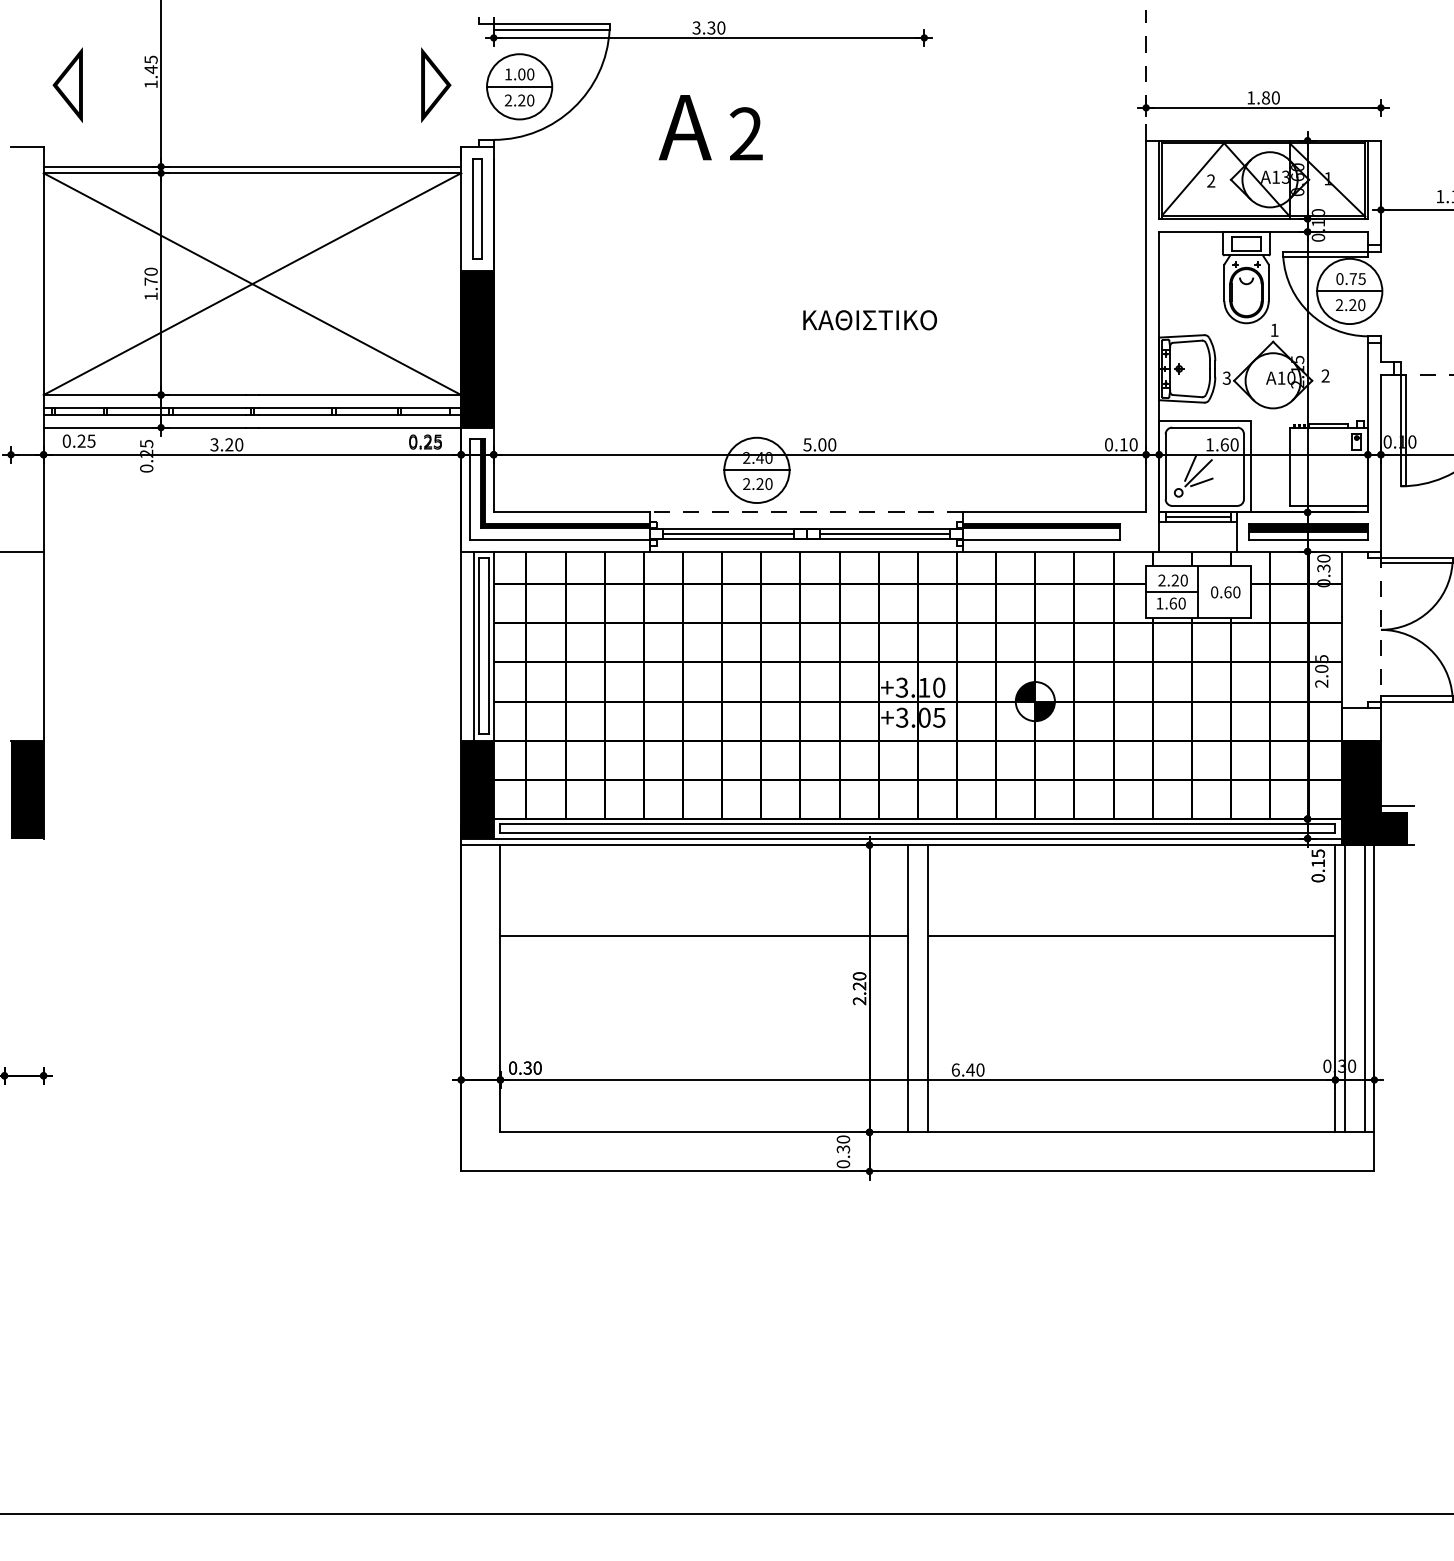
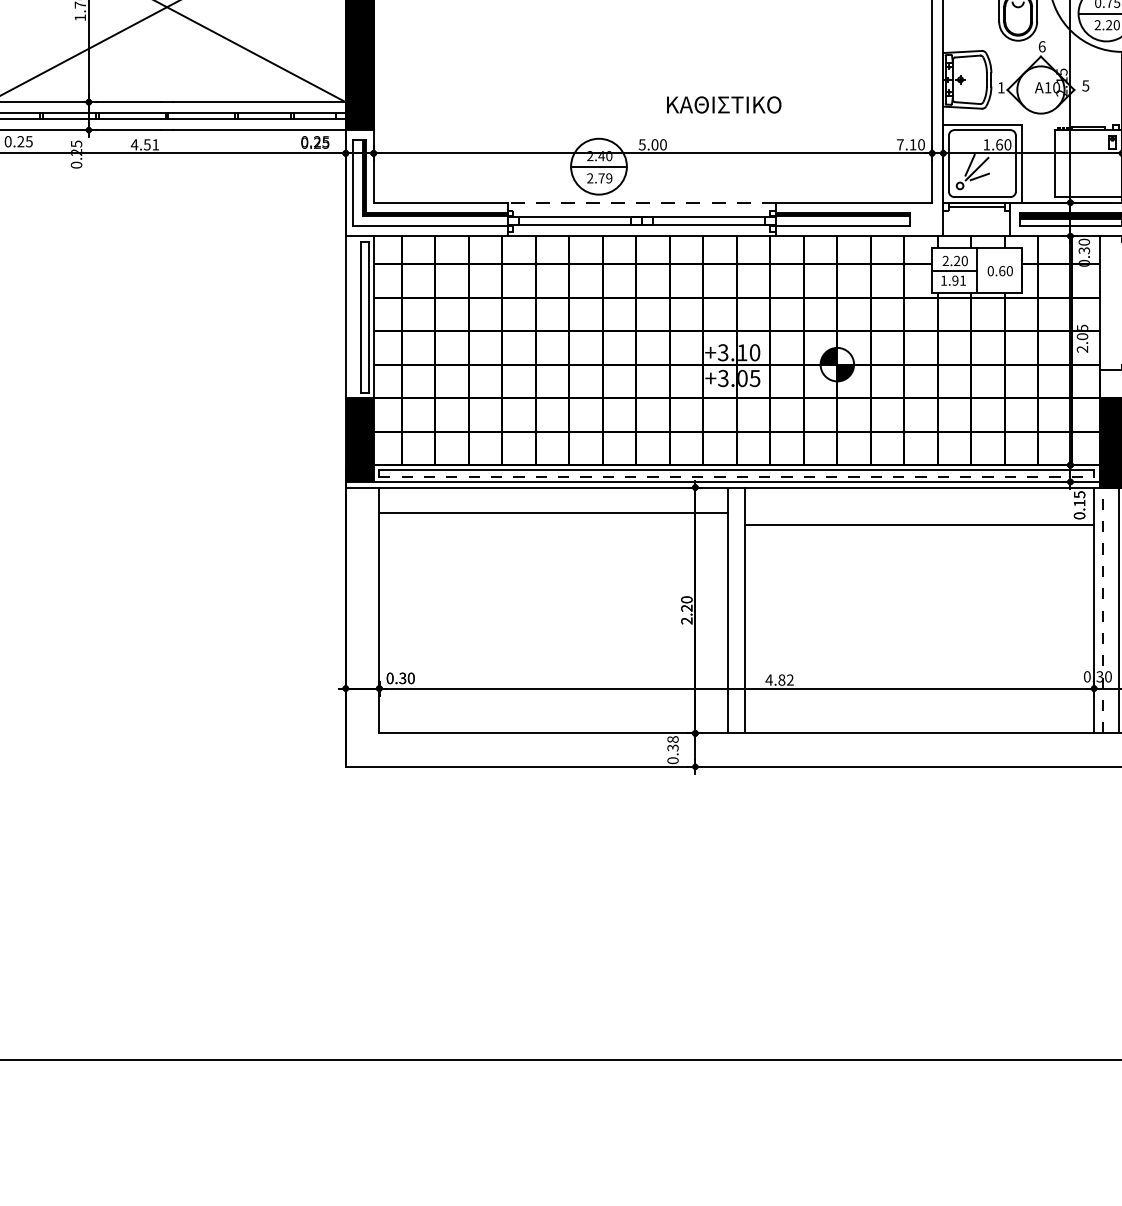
text: (869, 320) -> (723, 105), moved
text: (1274, 329) -> (1042, 46), 1 -> 6
text: (1325, 375) -> (1085, 85), 2 -> 5
text: (1226, 377) -> (1000, 87), 3 -> 1
text: (226, 444) -> (144, 144), 3.20 -> 4.51
text: (1108, 444) -> (899, 144), 0.10 -> 7.10
text: (764, 483) -> (605, 177), 2.20 -> 2.79
line: (1197, 522) -> (976, 211), removed
line: (728, 533) -> (574, 220), removed
line: (884, 533) -> (708, 220), removed
text: (1177, 603) -> (959, 280), 1.60 -> 1.91
line: (474, 645) -> (357, 316), removed
line: (918, 833) -> (737, 477), solid -> dashed
line: (704, 936) -> (554, 513), moved
line: (1131, 936) -> (919, 525), moved
line: (1345, 988) -> (1102, 610), solid -> dashed
text: (967, 1069) -> (779, 679), 6.40 -> 4.82
text: (843, 1139) -> (673, 739), 0.30 -> 0.38

